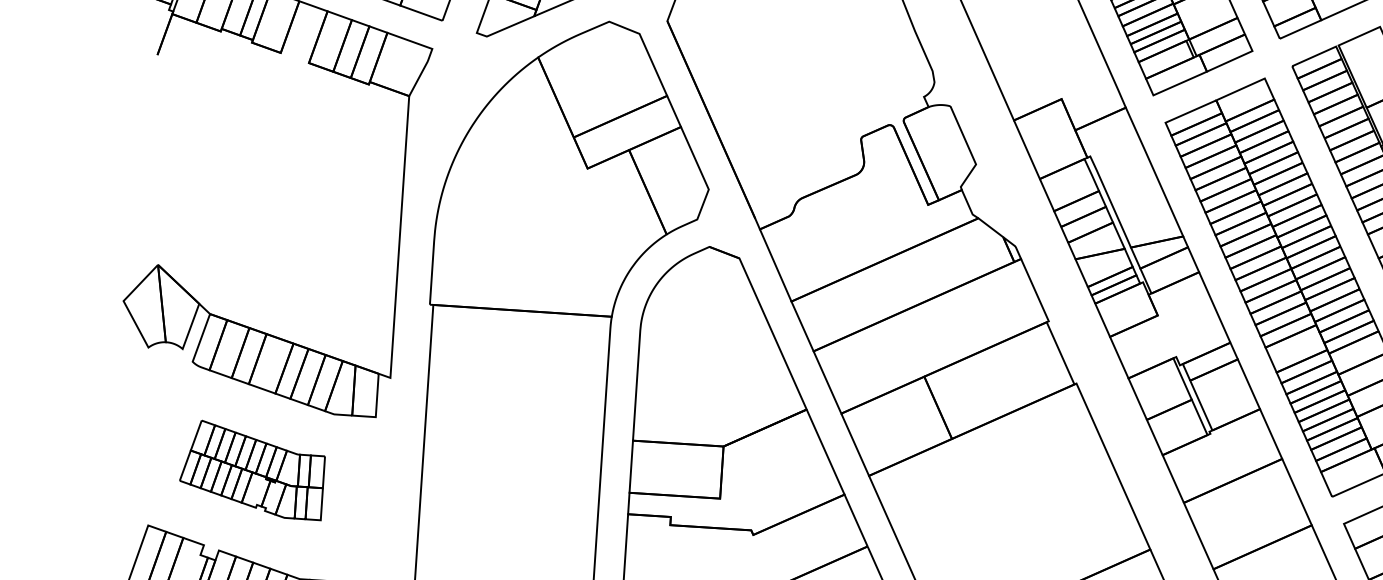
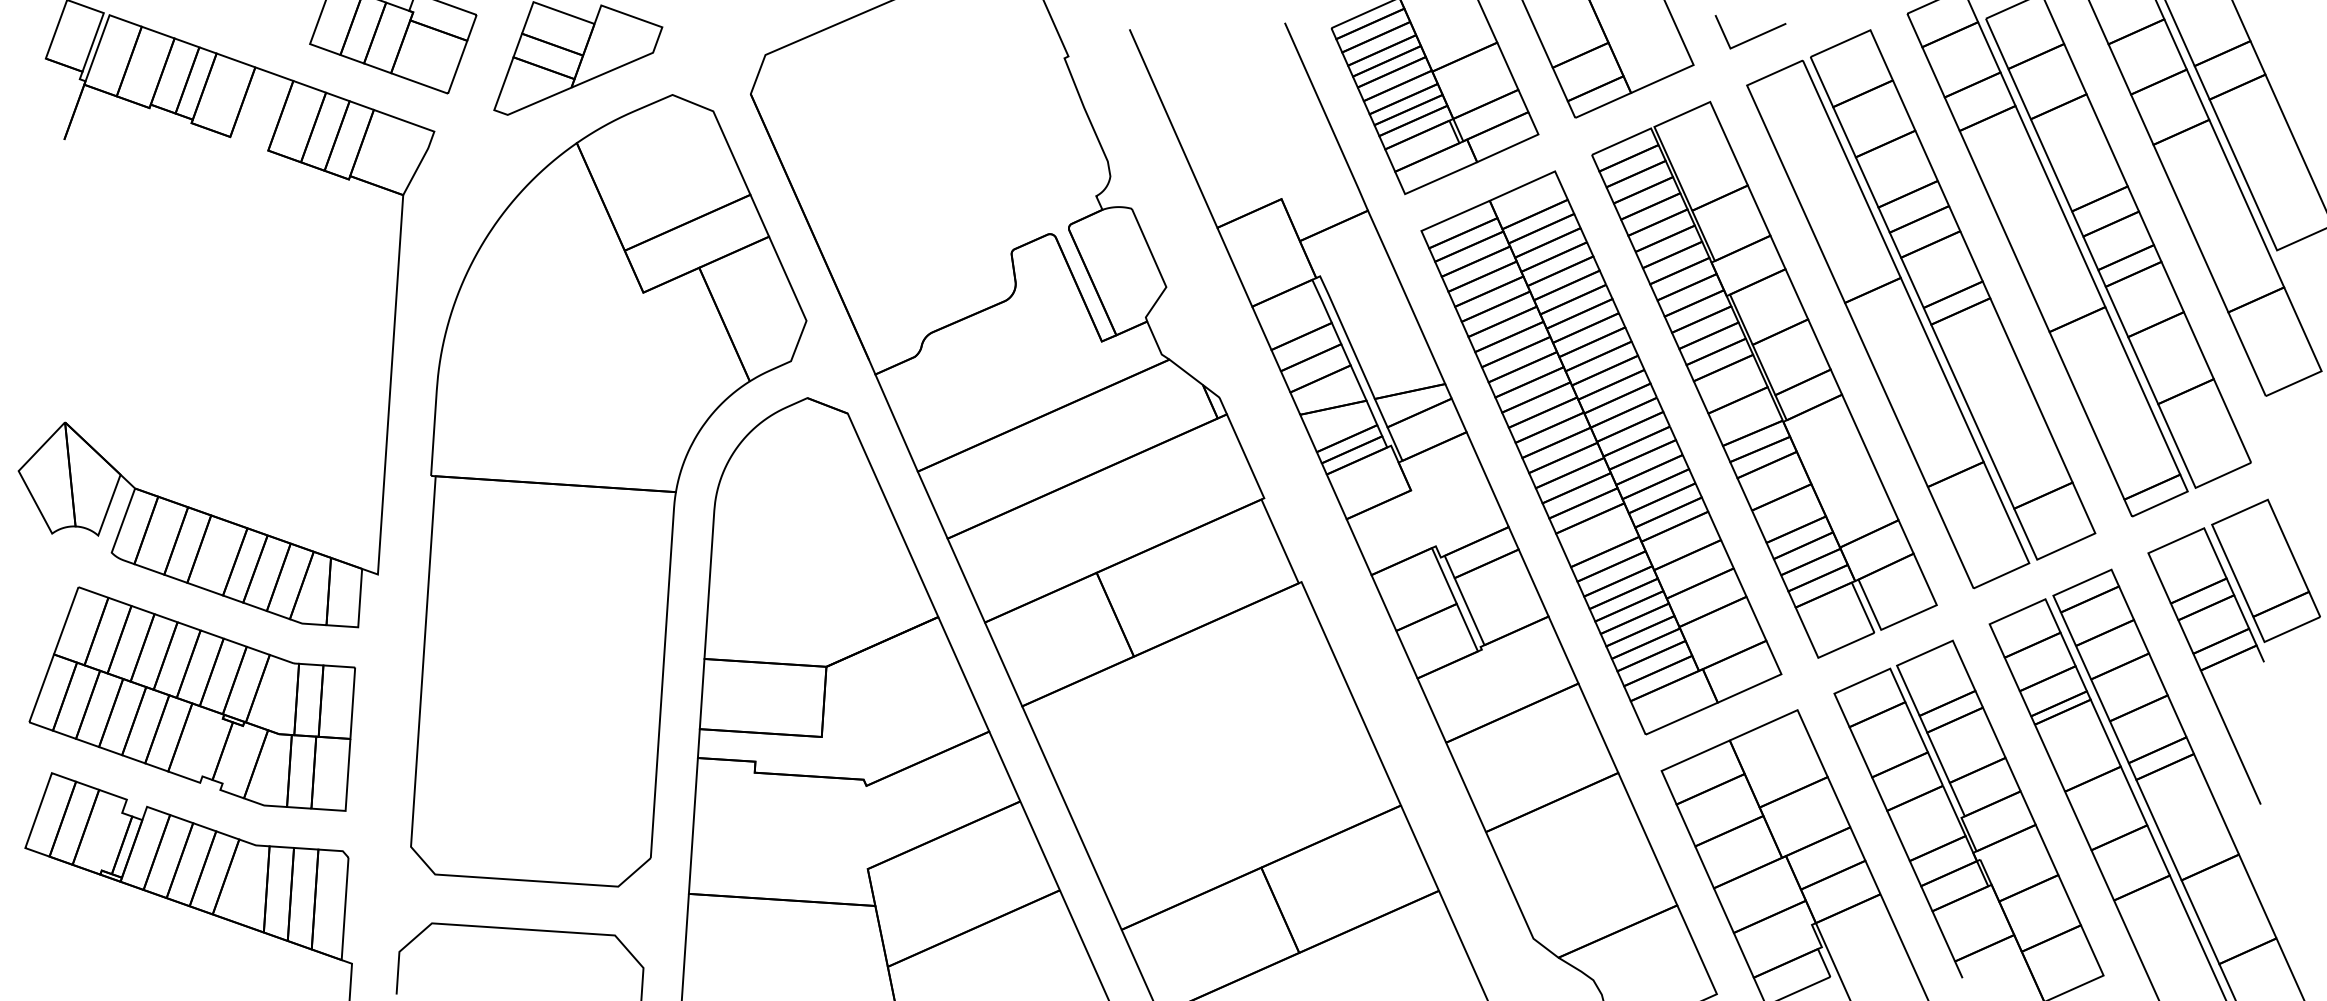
part: (251, 470) -> (191, 698), size x1.67

